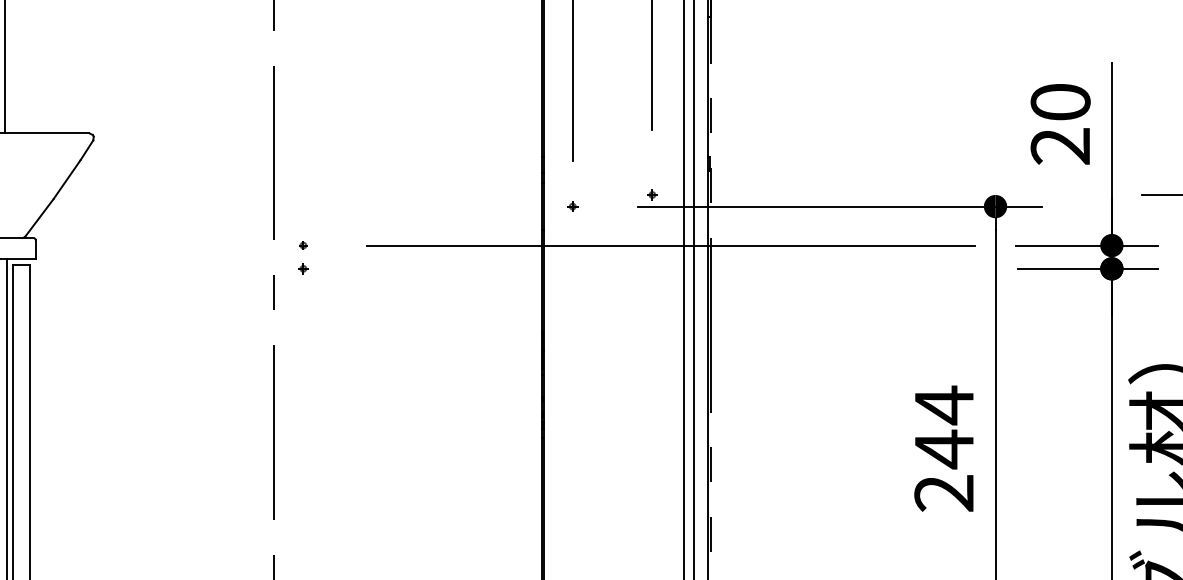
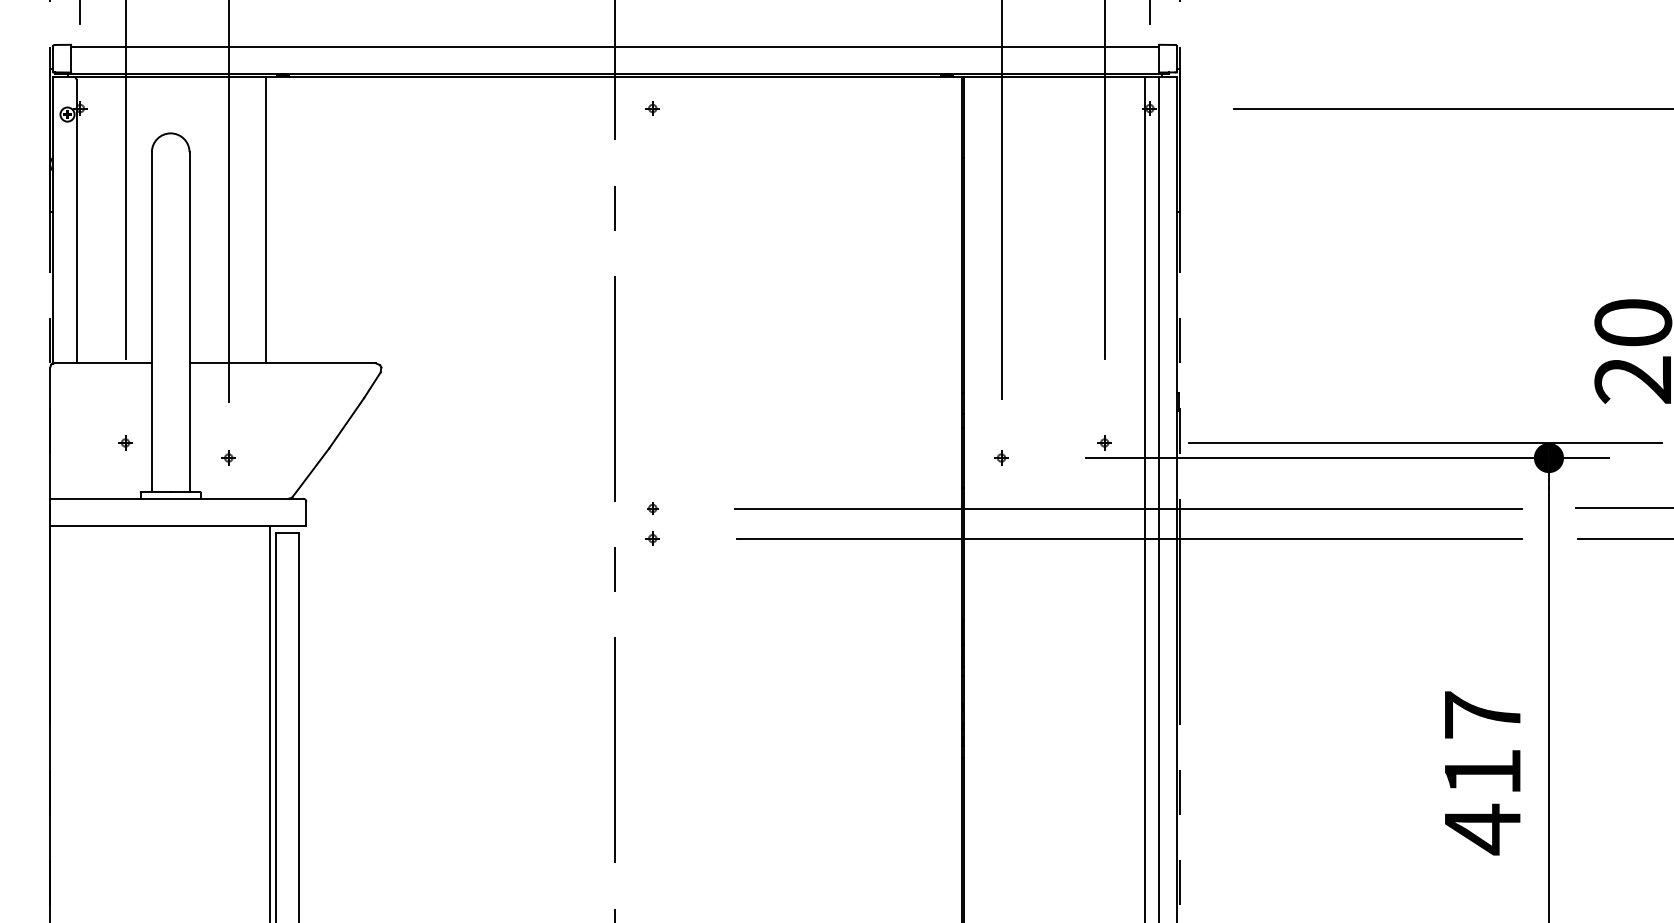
line: (899, 194) -> (1424, 442), added
line: (671, 268) -> (1129, 538), added
text: (943, 449) -> (1481, 772), 244 -> 417

